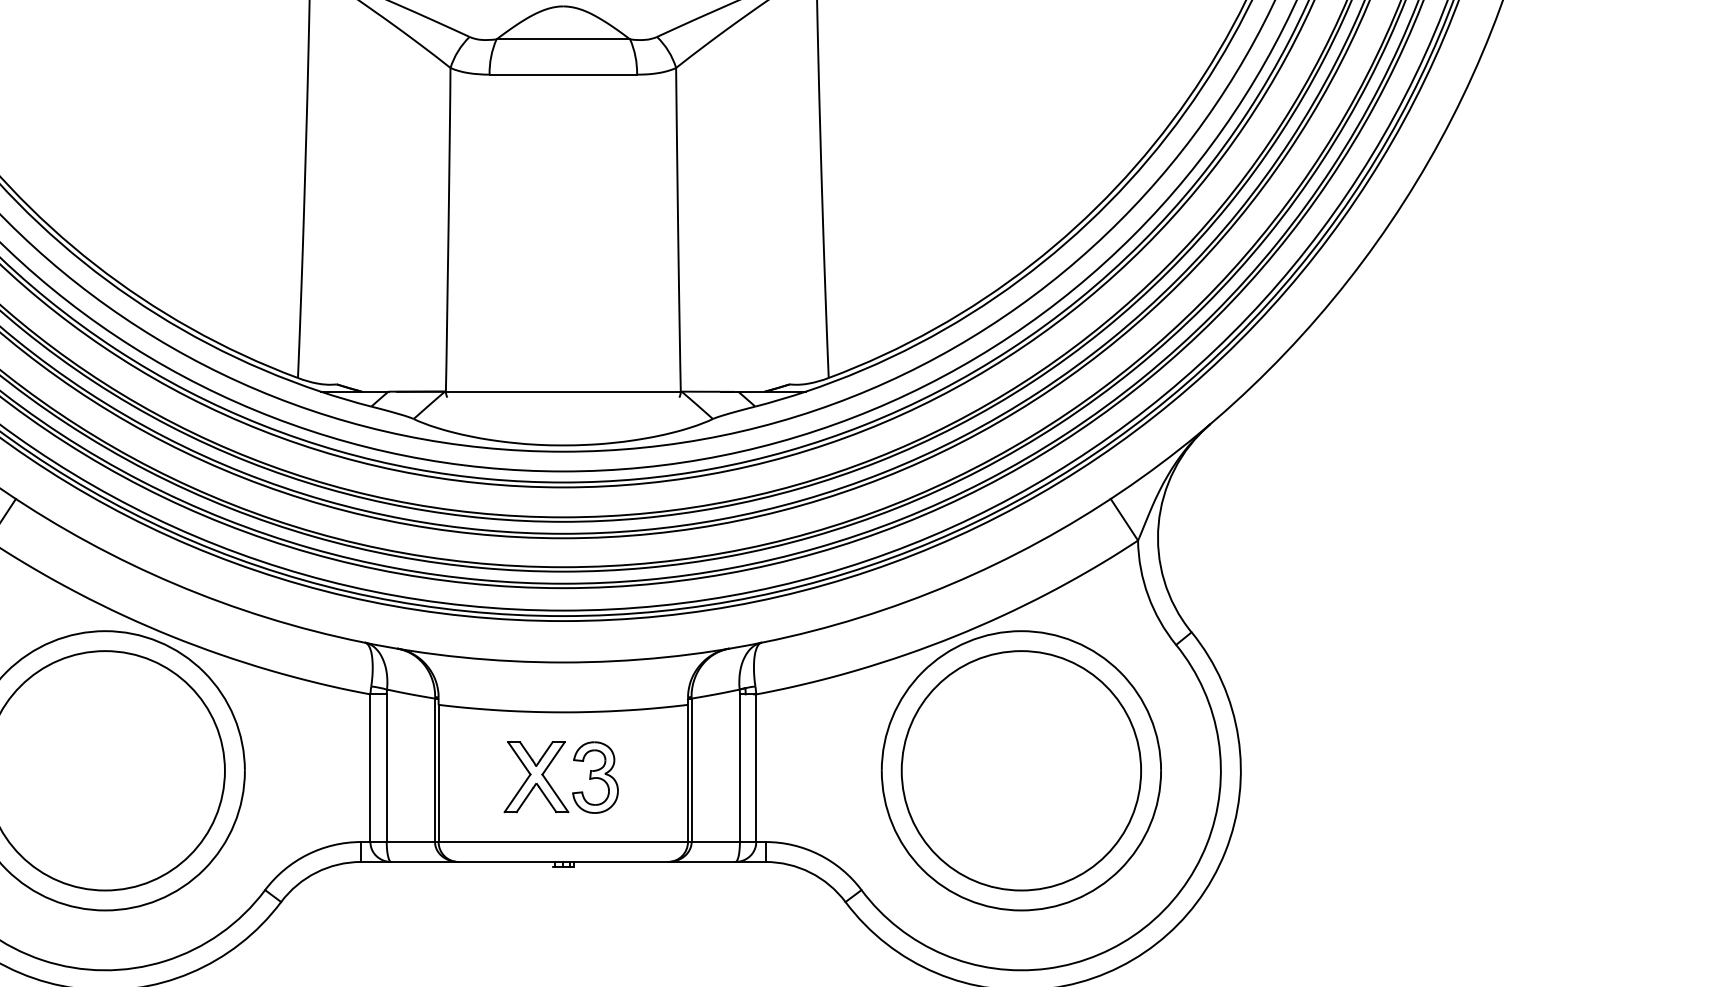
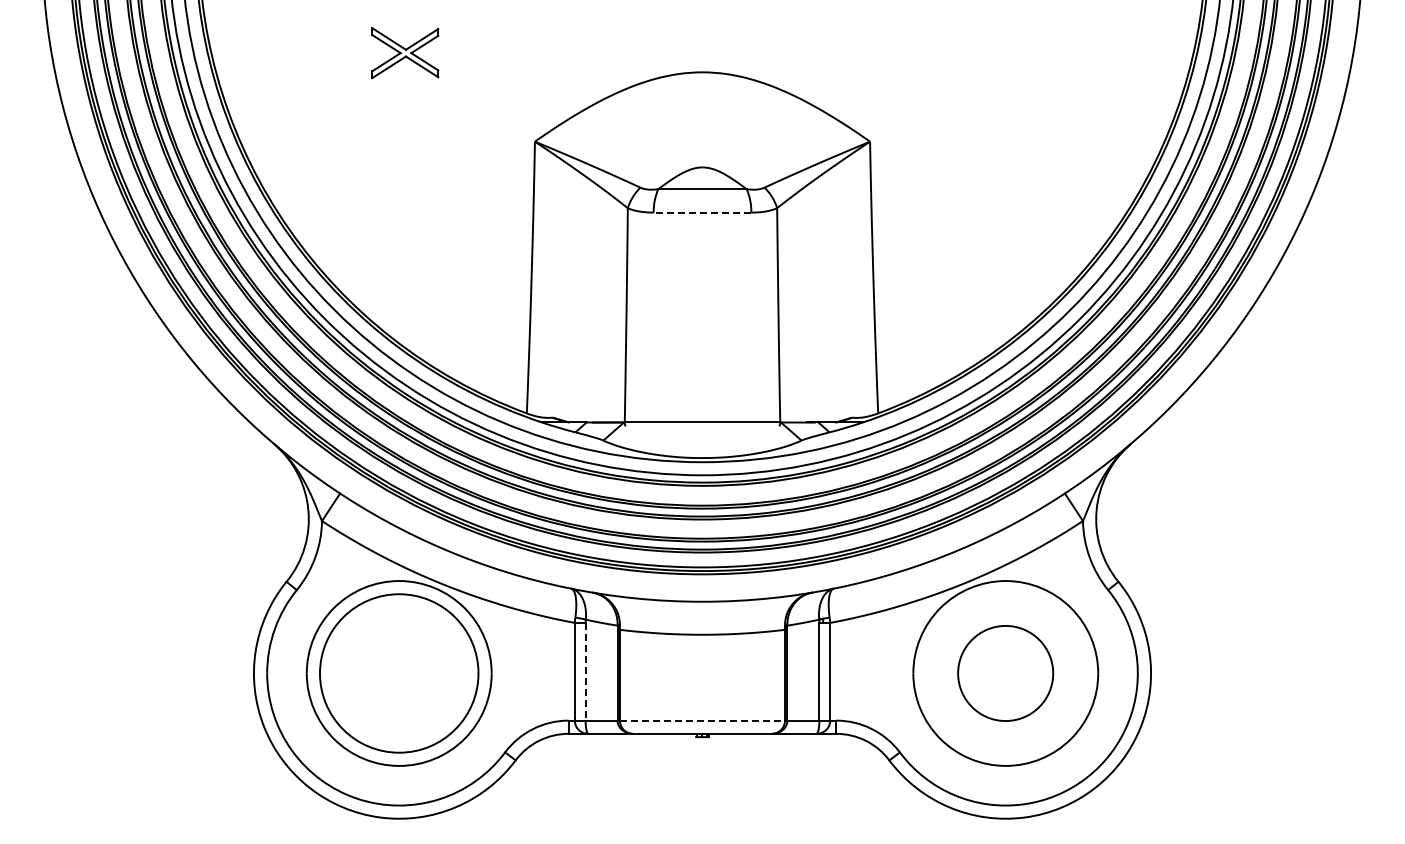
line: (563, 74) -> (702, 212), solid -> dashed
line: (386, 767) -> (585, 671), solid -> dashed
circle: (1021, 770) -> (1005, 673), size x0.6
part: (551, 784) -> (694, 682), removed
line: (563, 841) -> (702, 720), solid -> dashed

